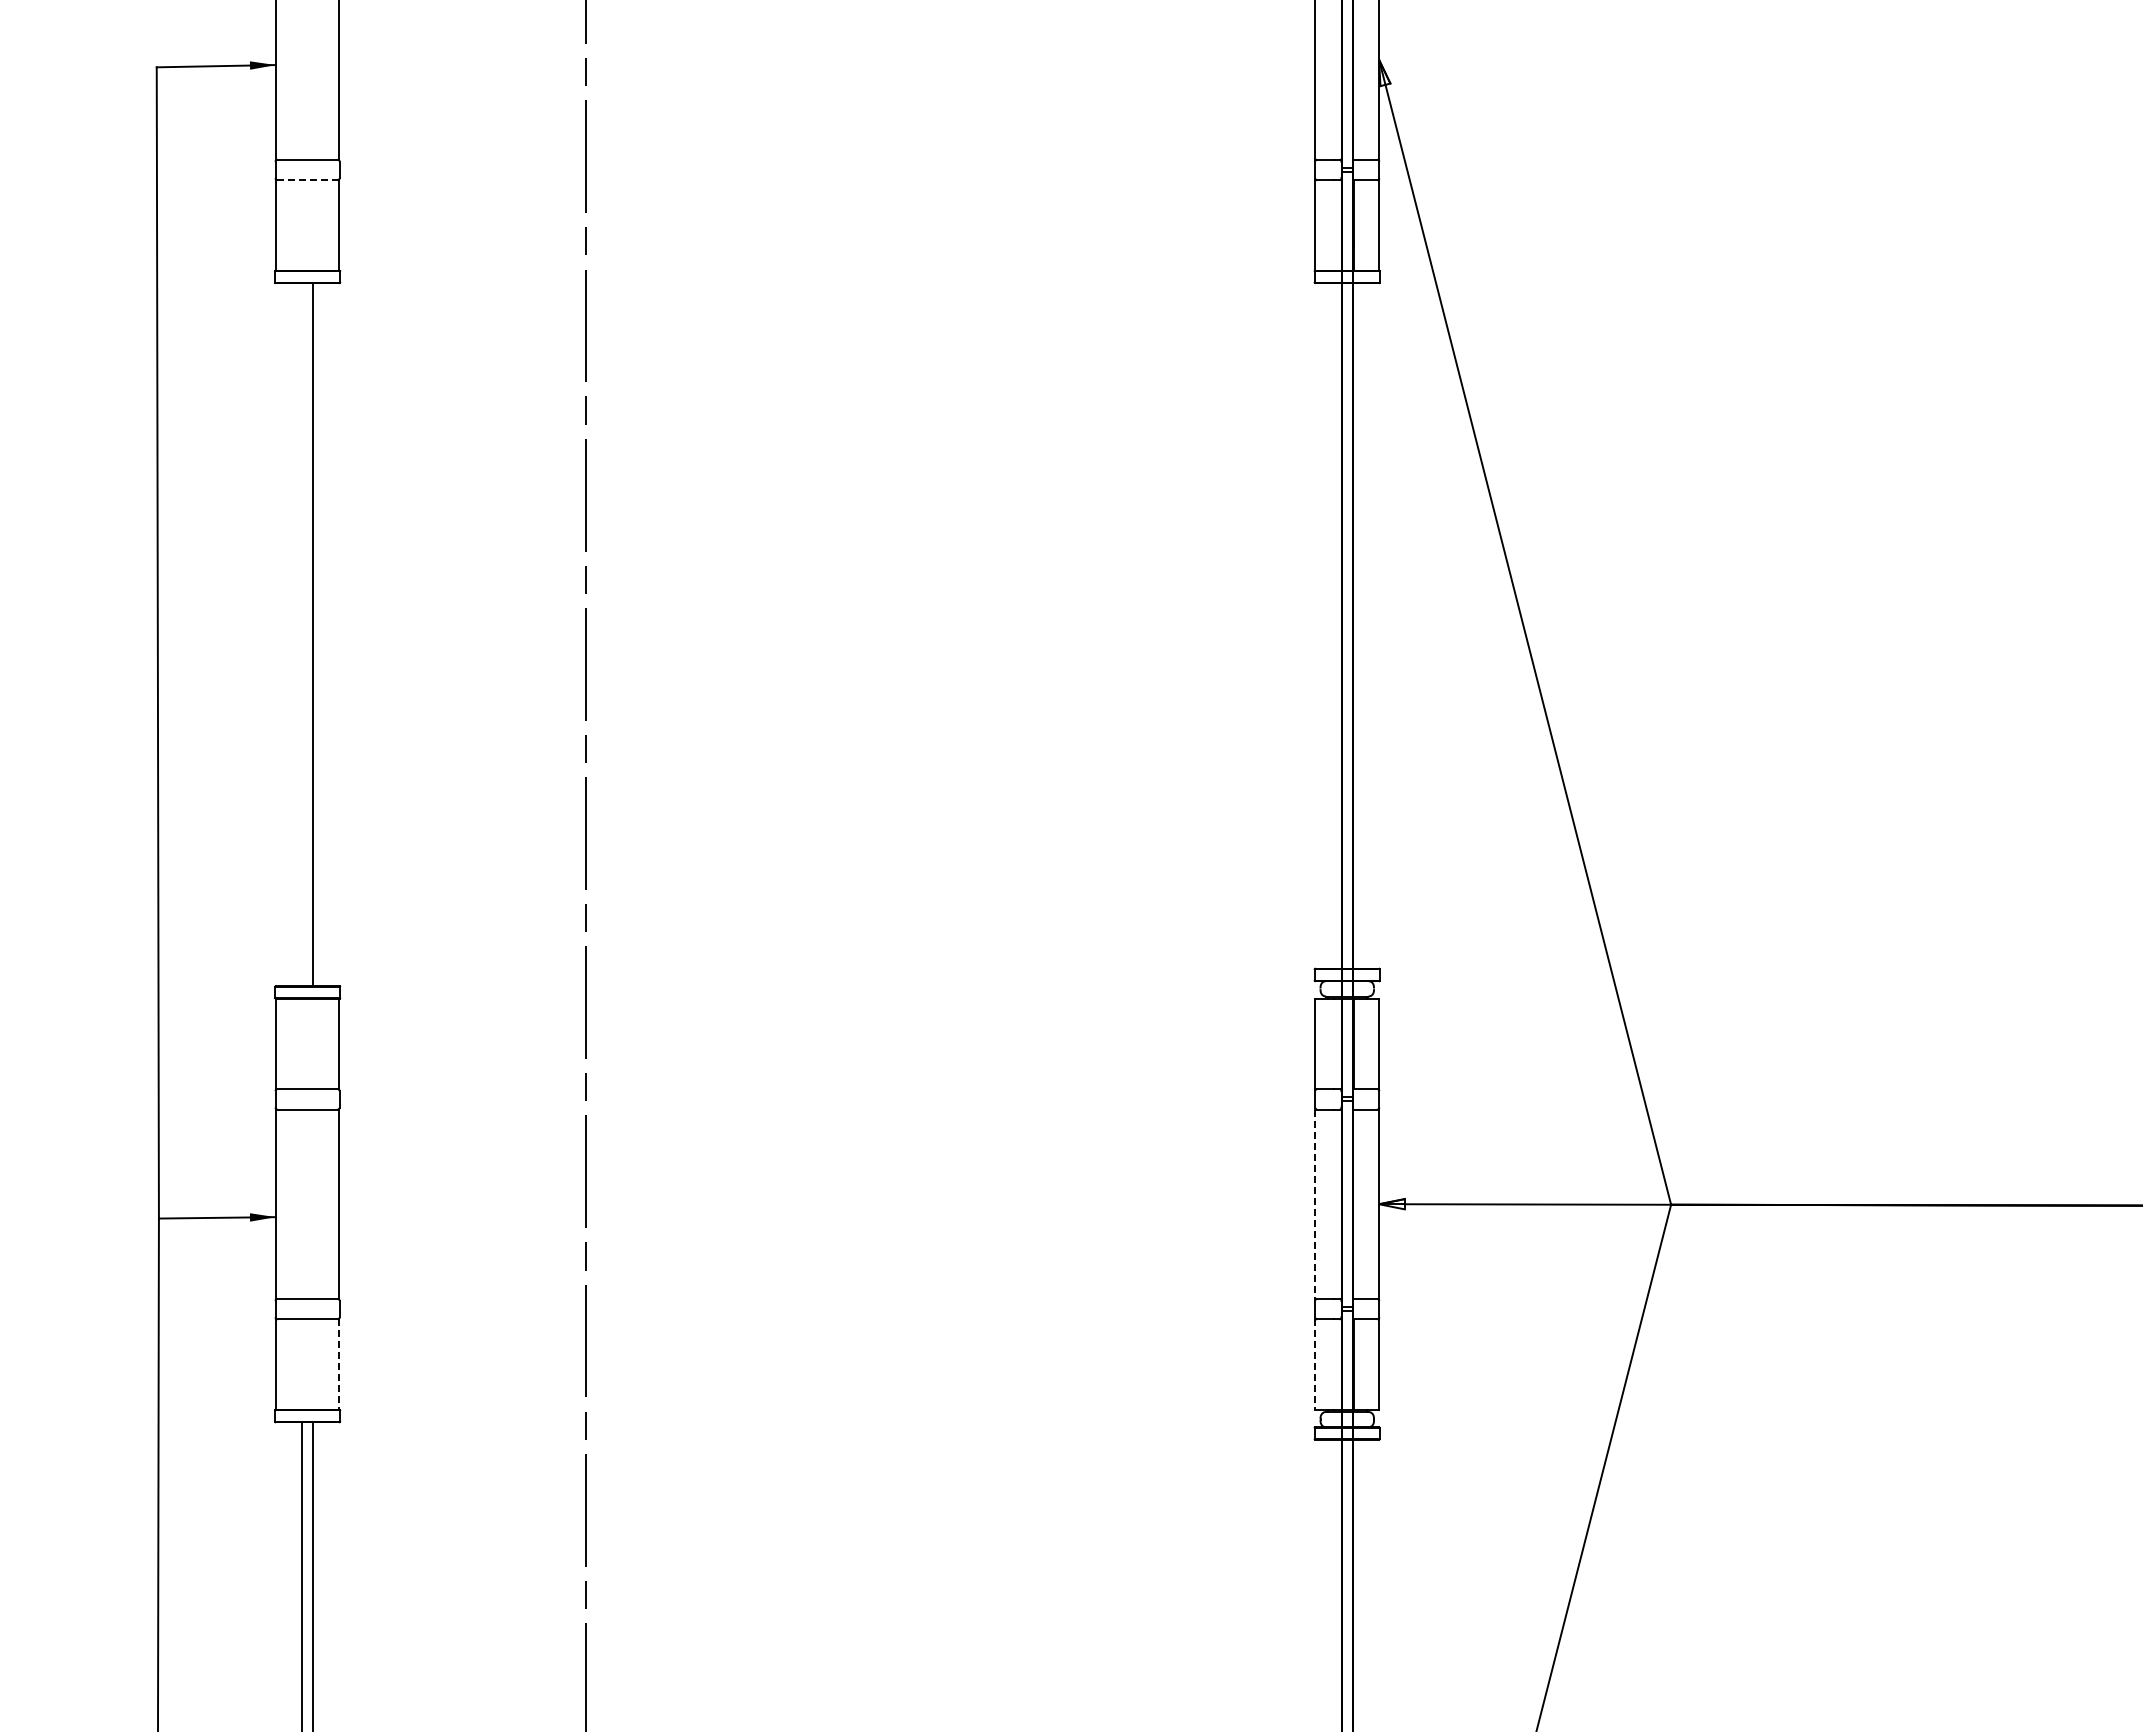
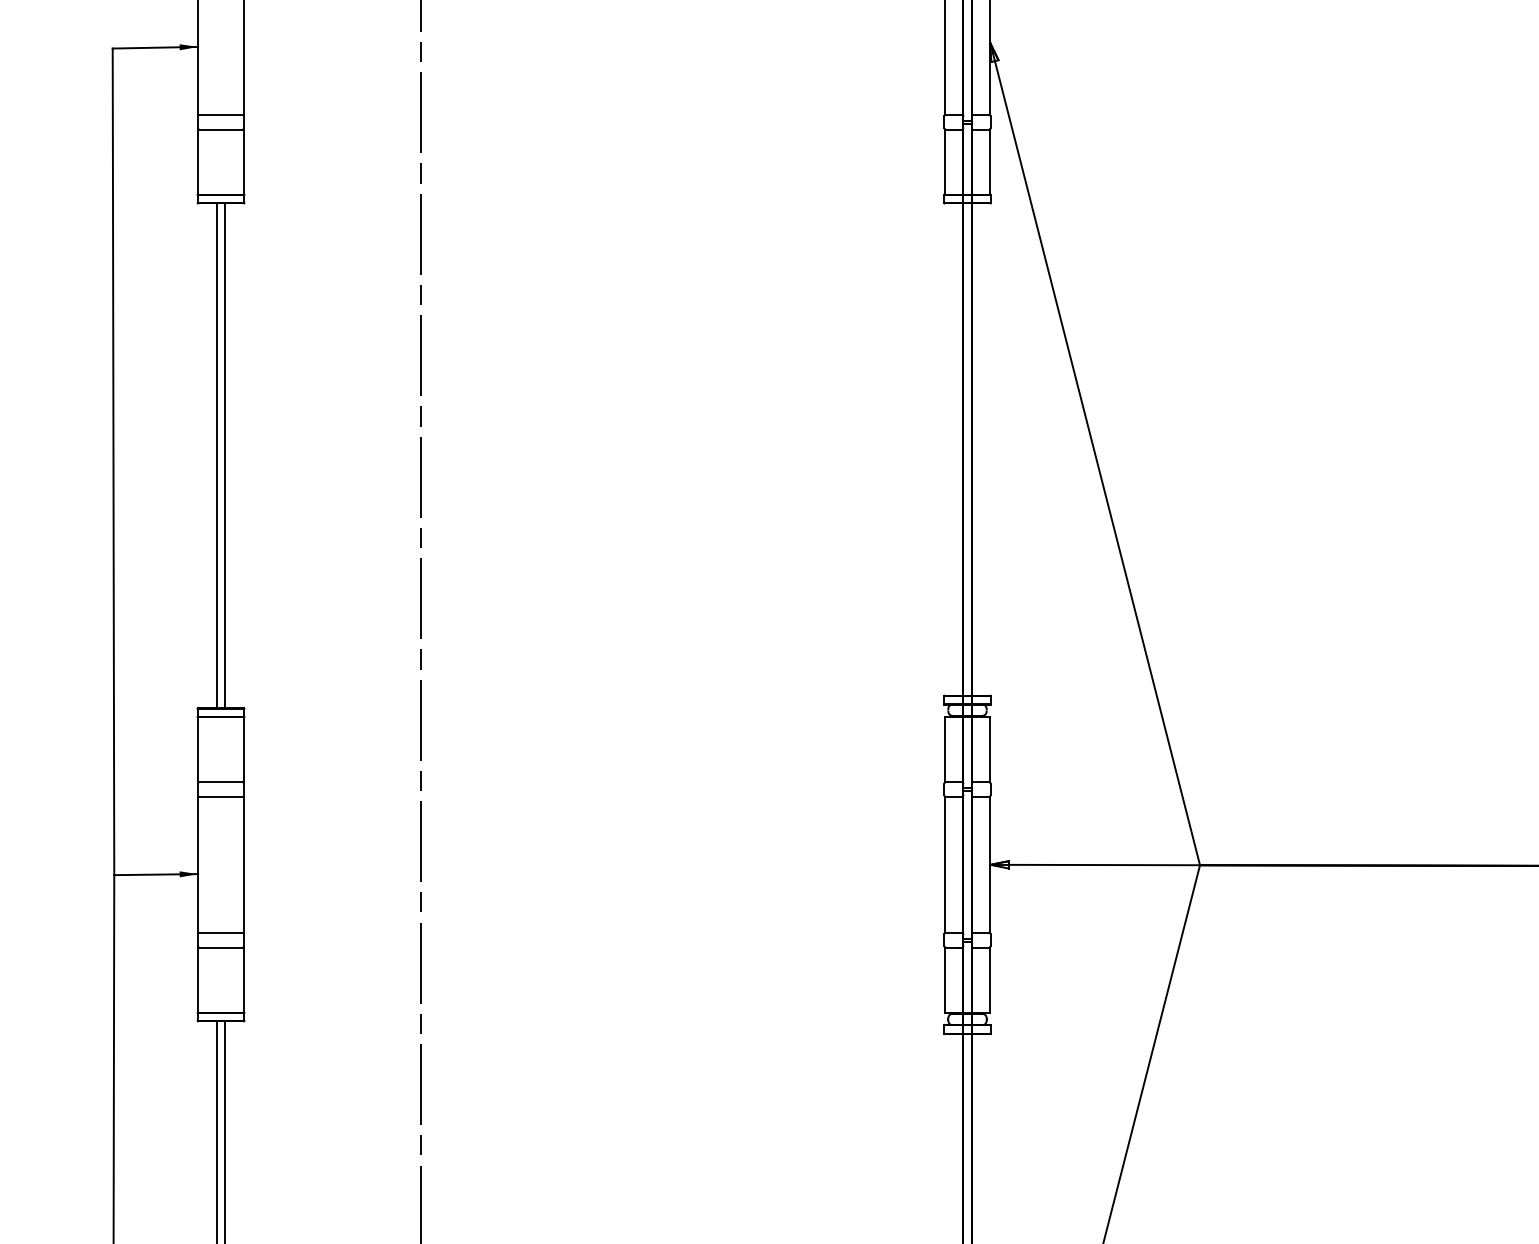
line: (307, 180) -> (220, 129), dashed -> solid
line: (301, 634) -> (216, 455), added
line: (1315, 1204) -> (944, 865), dashed -> solid
line: (339, 1365) -> (243, 980), dashed -> solid
line: (1315, 1365) -> (944, 980), dashed -> solid

